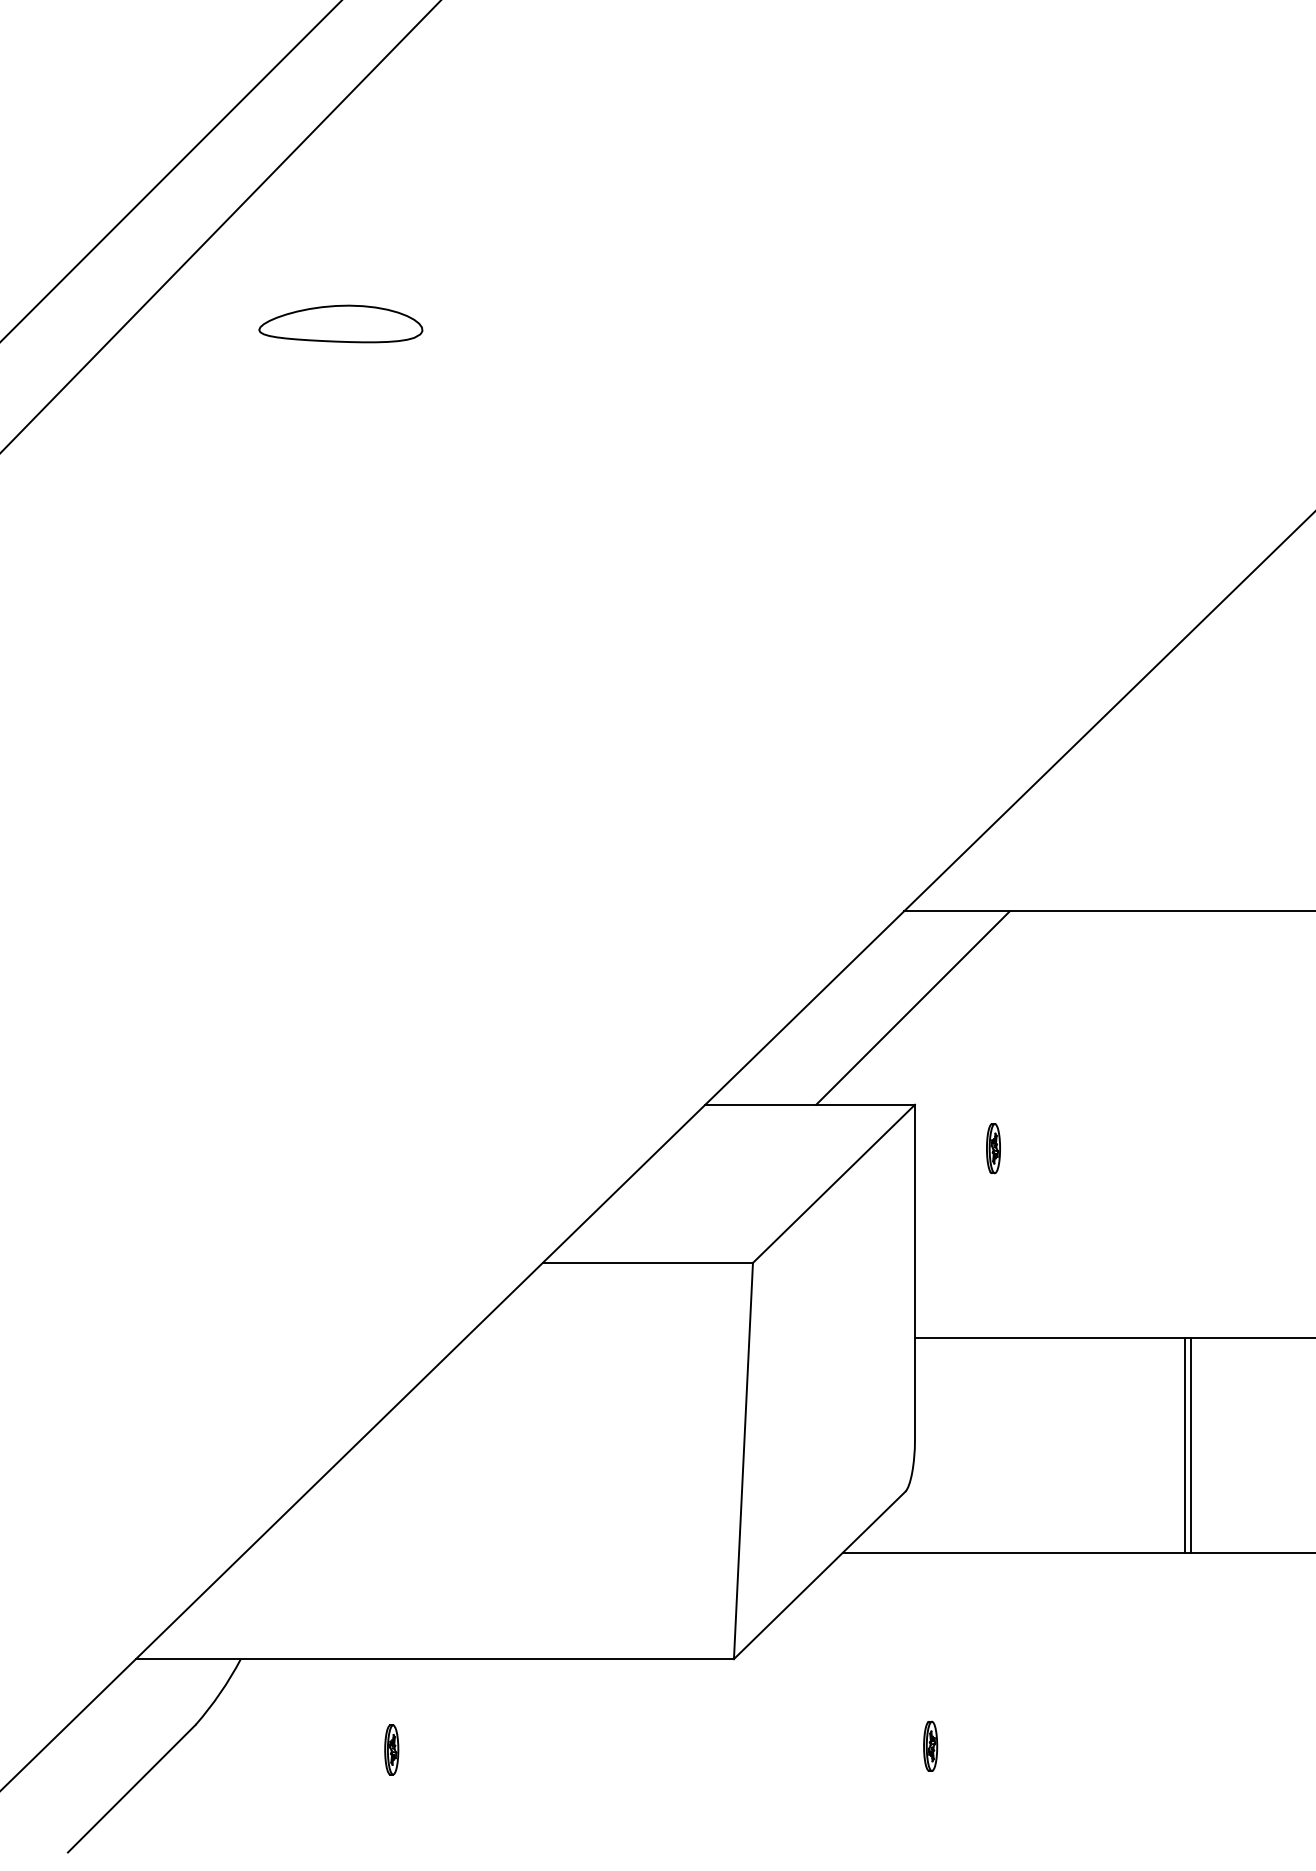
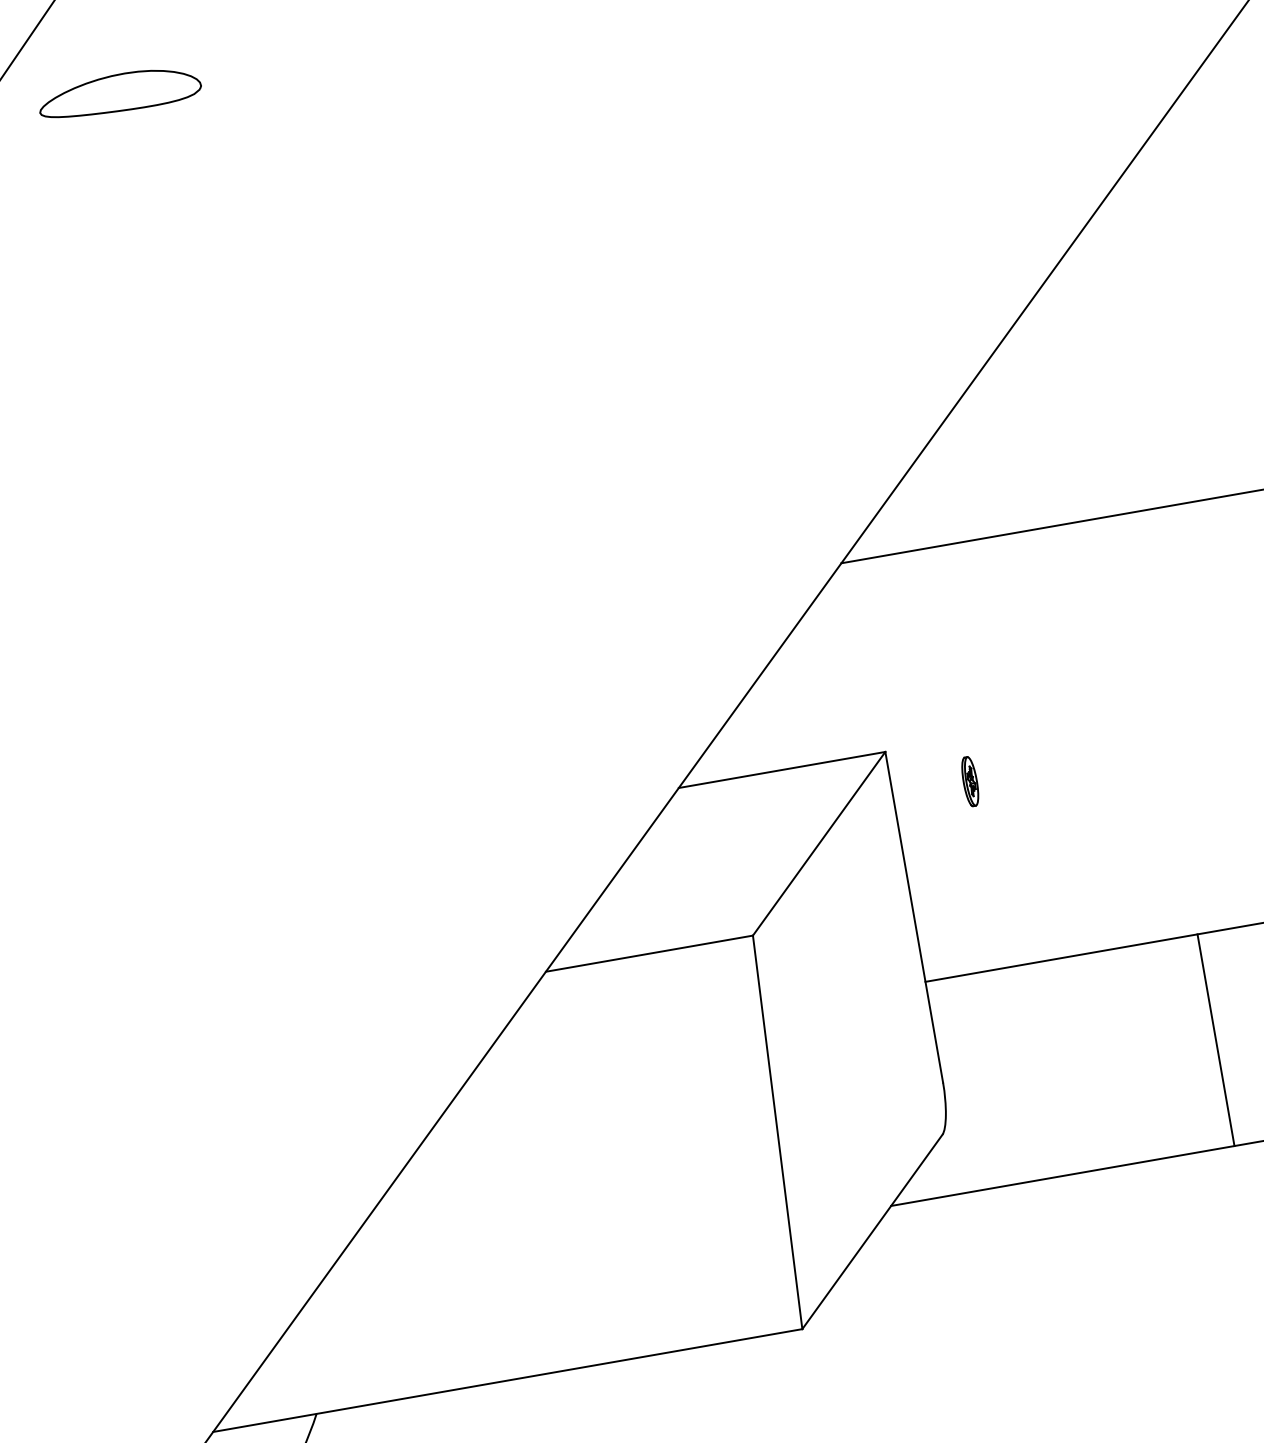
part: (340, 323) -> (119, 92), moved
line: (912, 1007) -> (866, 656), removed
line: (1185, 1445) -> (1210, 1041), removed
part: (930, 1745) -> (1010, 1380), removed

